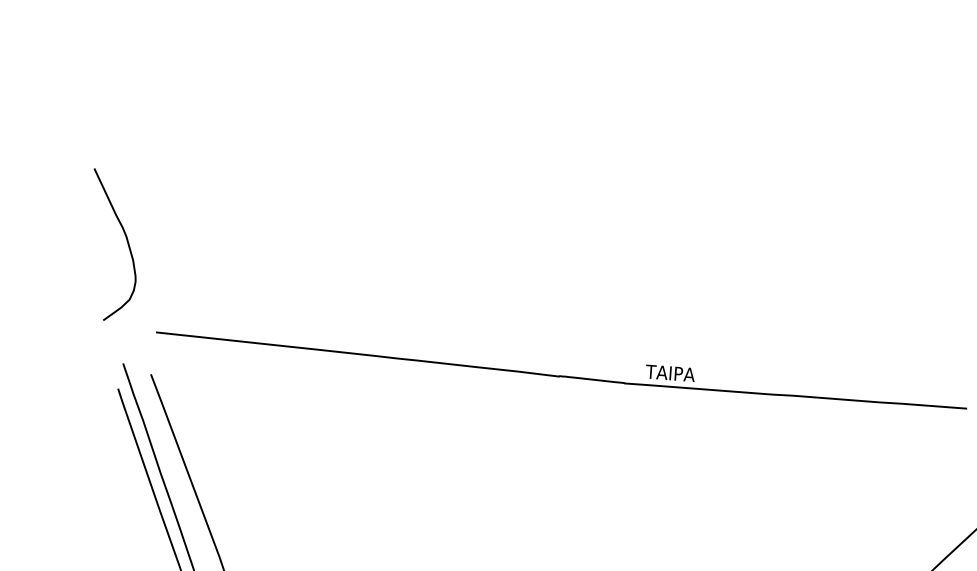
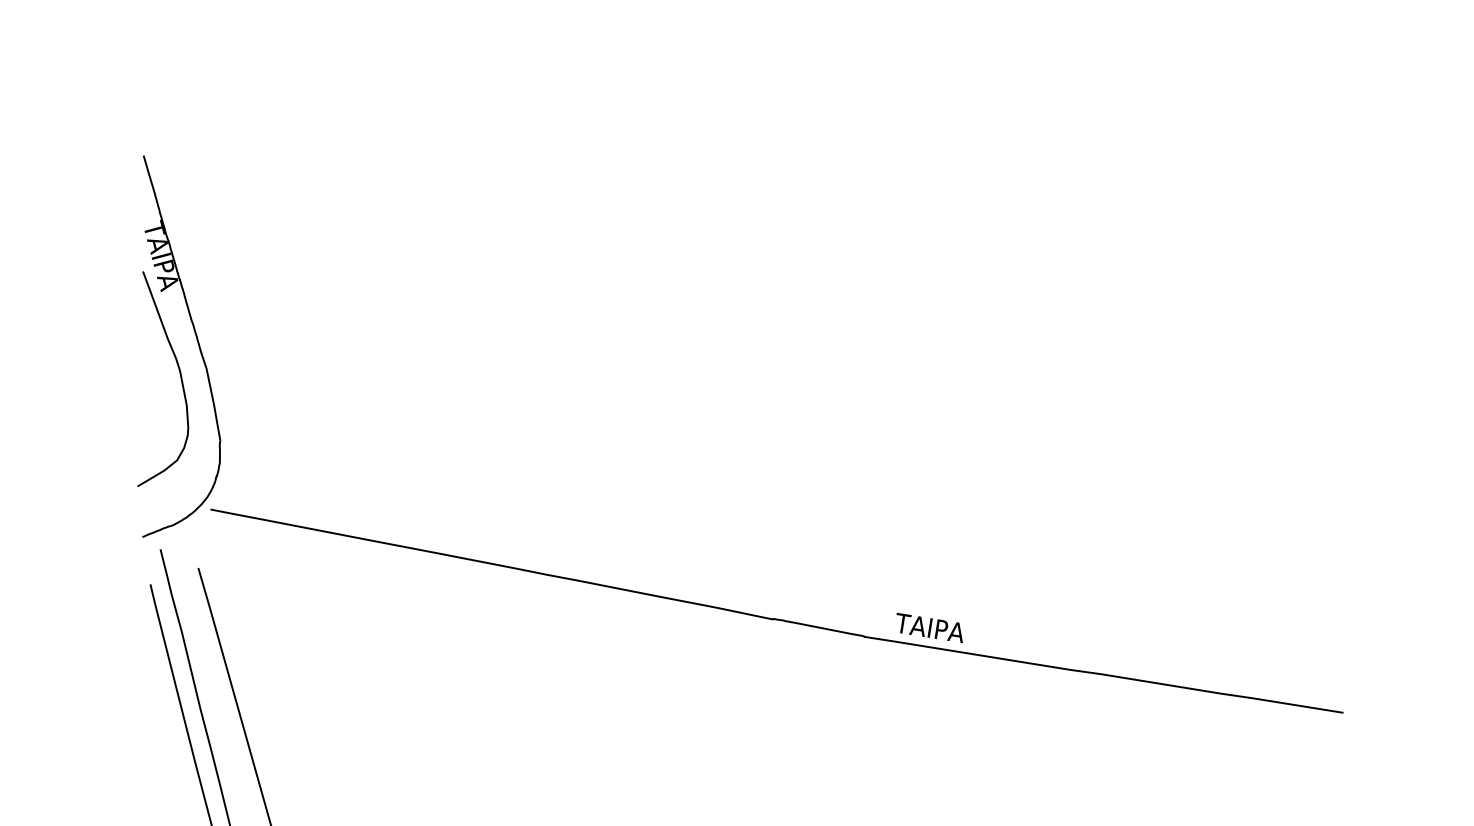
part: (136, 214) -> (196, 340), added

